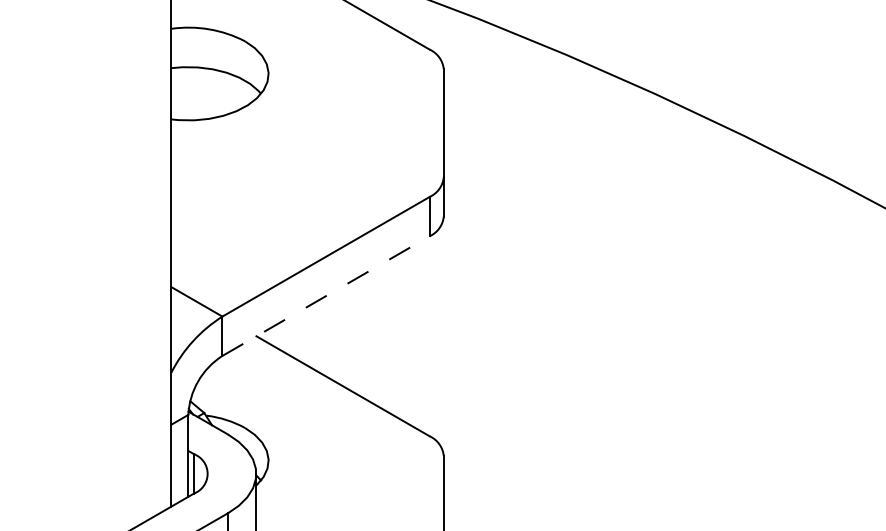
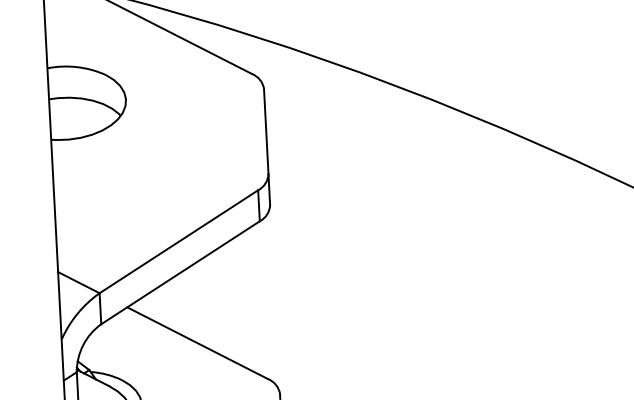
line: (326, 296) -> (180, 273), dashed -> solid

